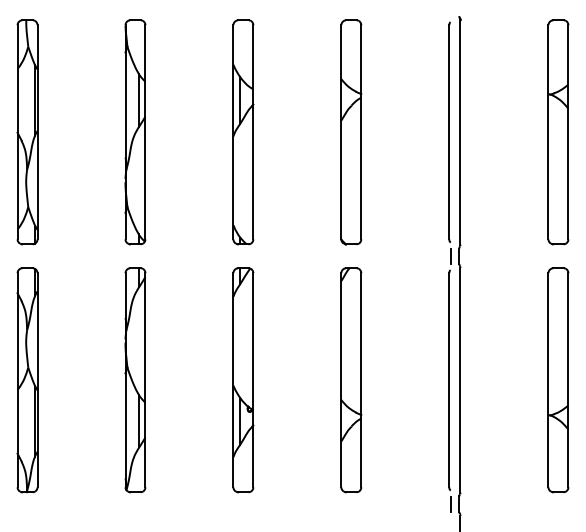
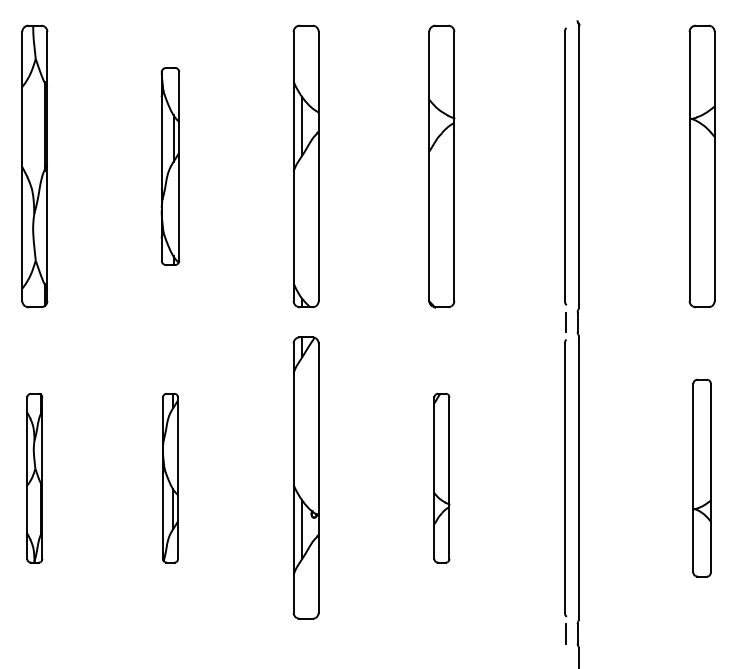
part: (135, 132) -> (170, 166), size x0.7
part: (27, 380) -> (34, 478), size x0.6
part: (135, 380) -> (170, 478), size x0.6
part: (351, 380) -> (442, 478), size x0.6
part: (558, 380) -> (702, 478), size x0.7

